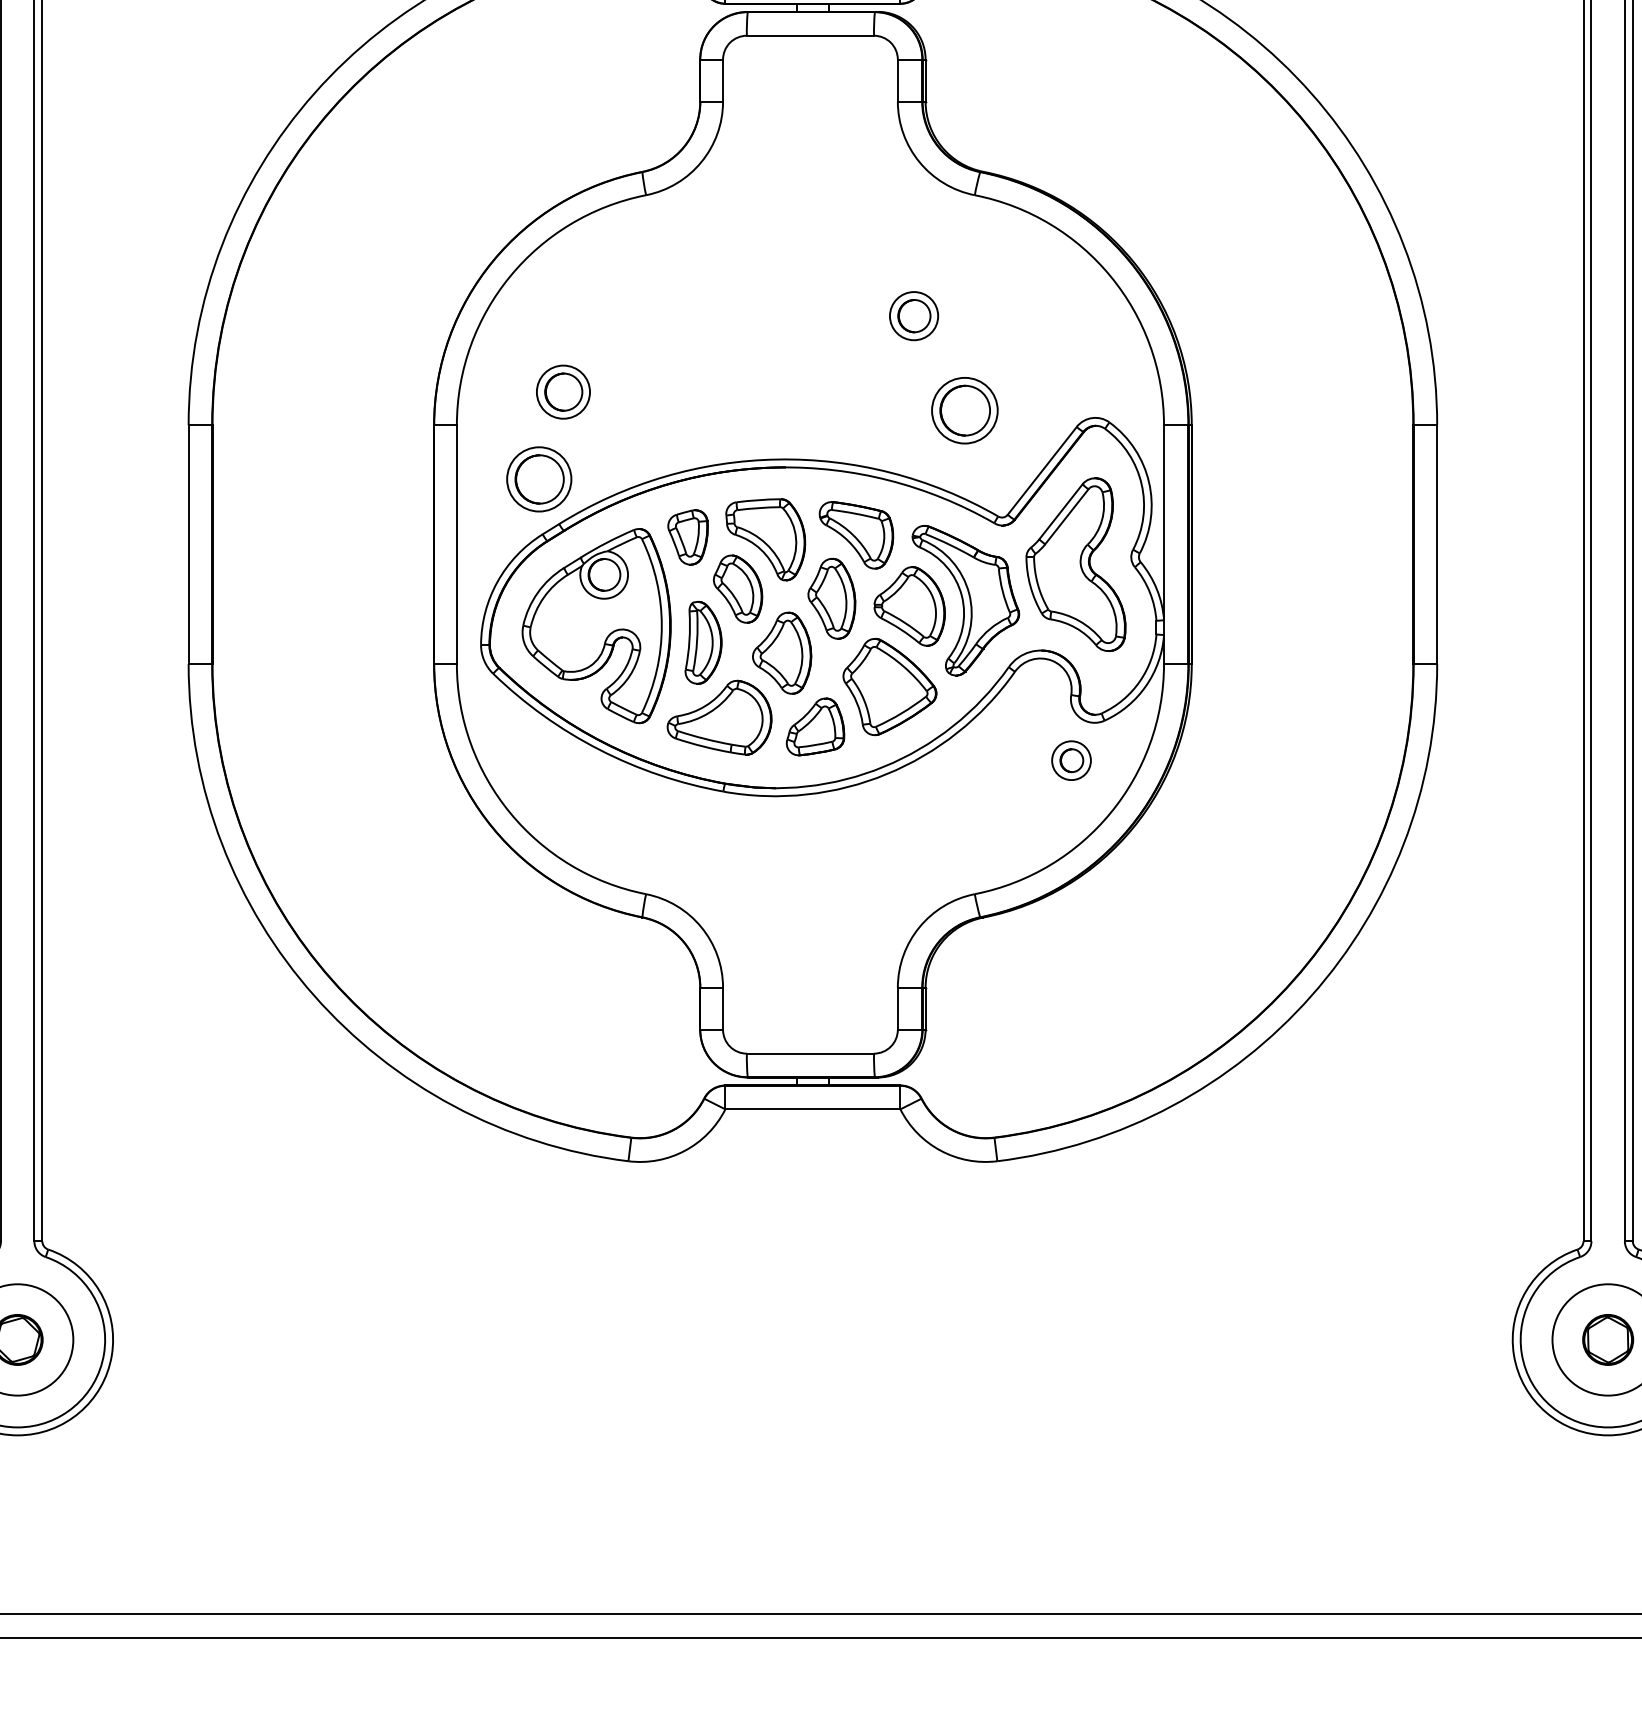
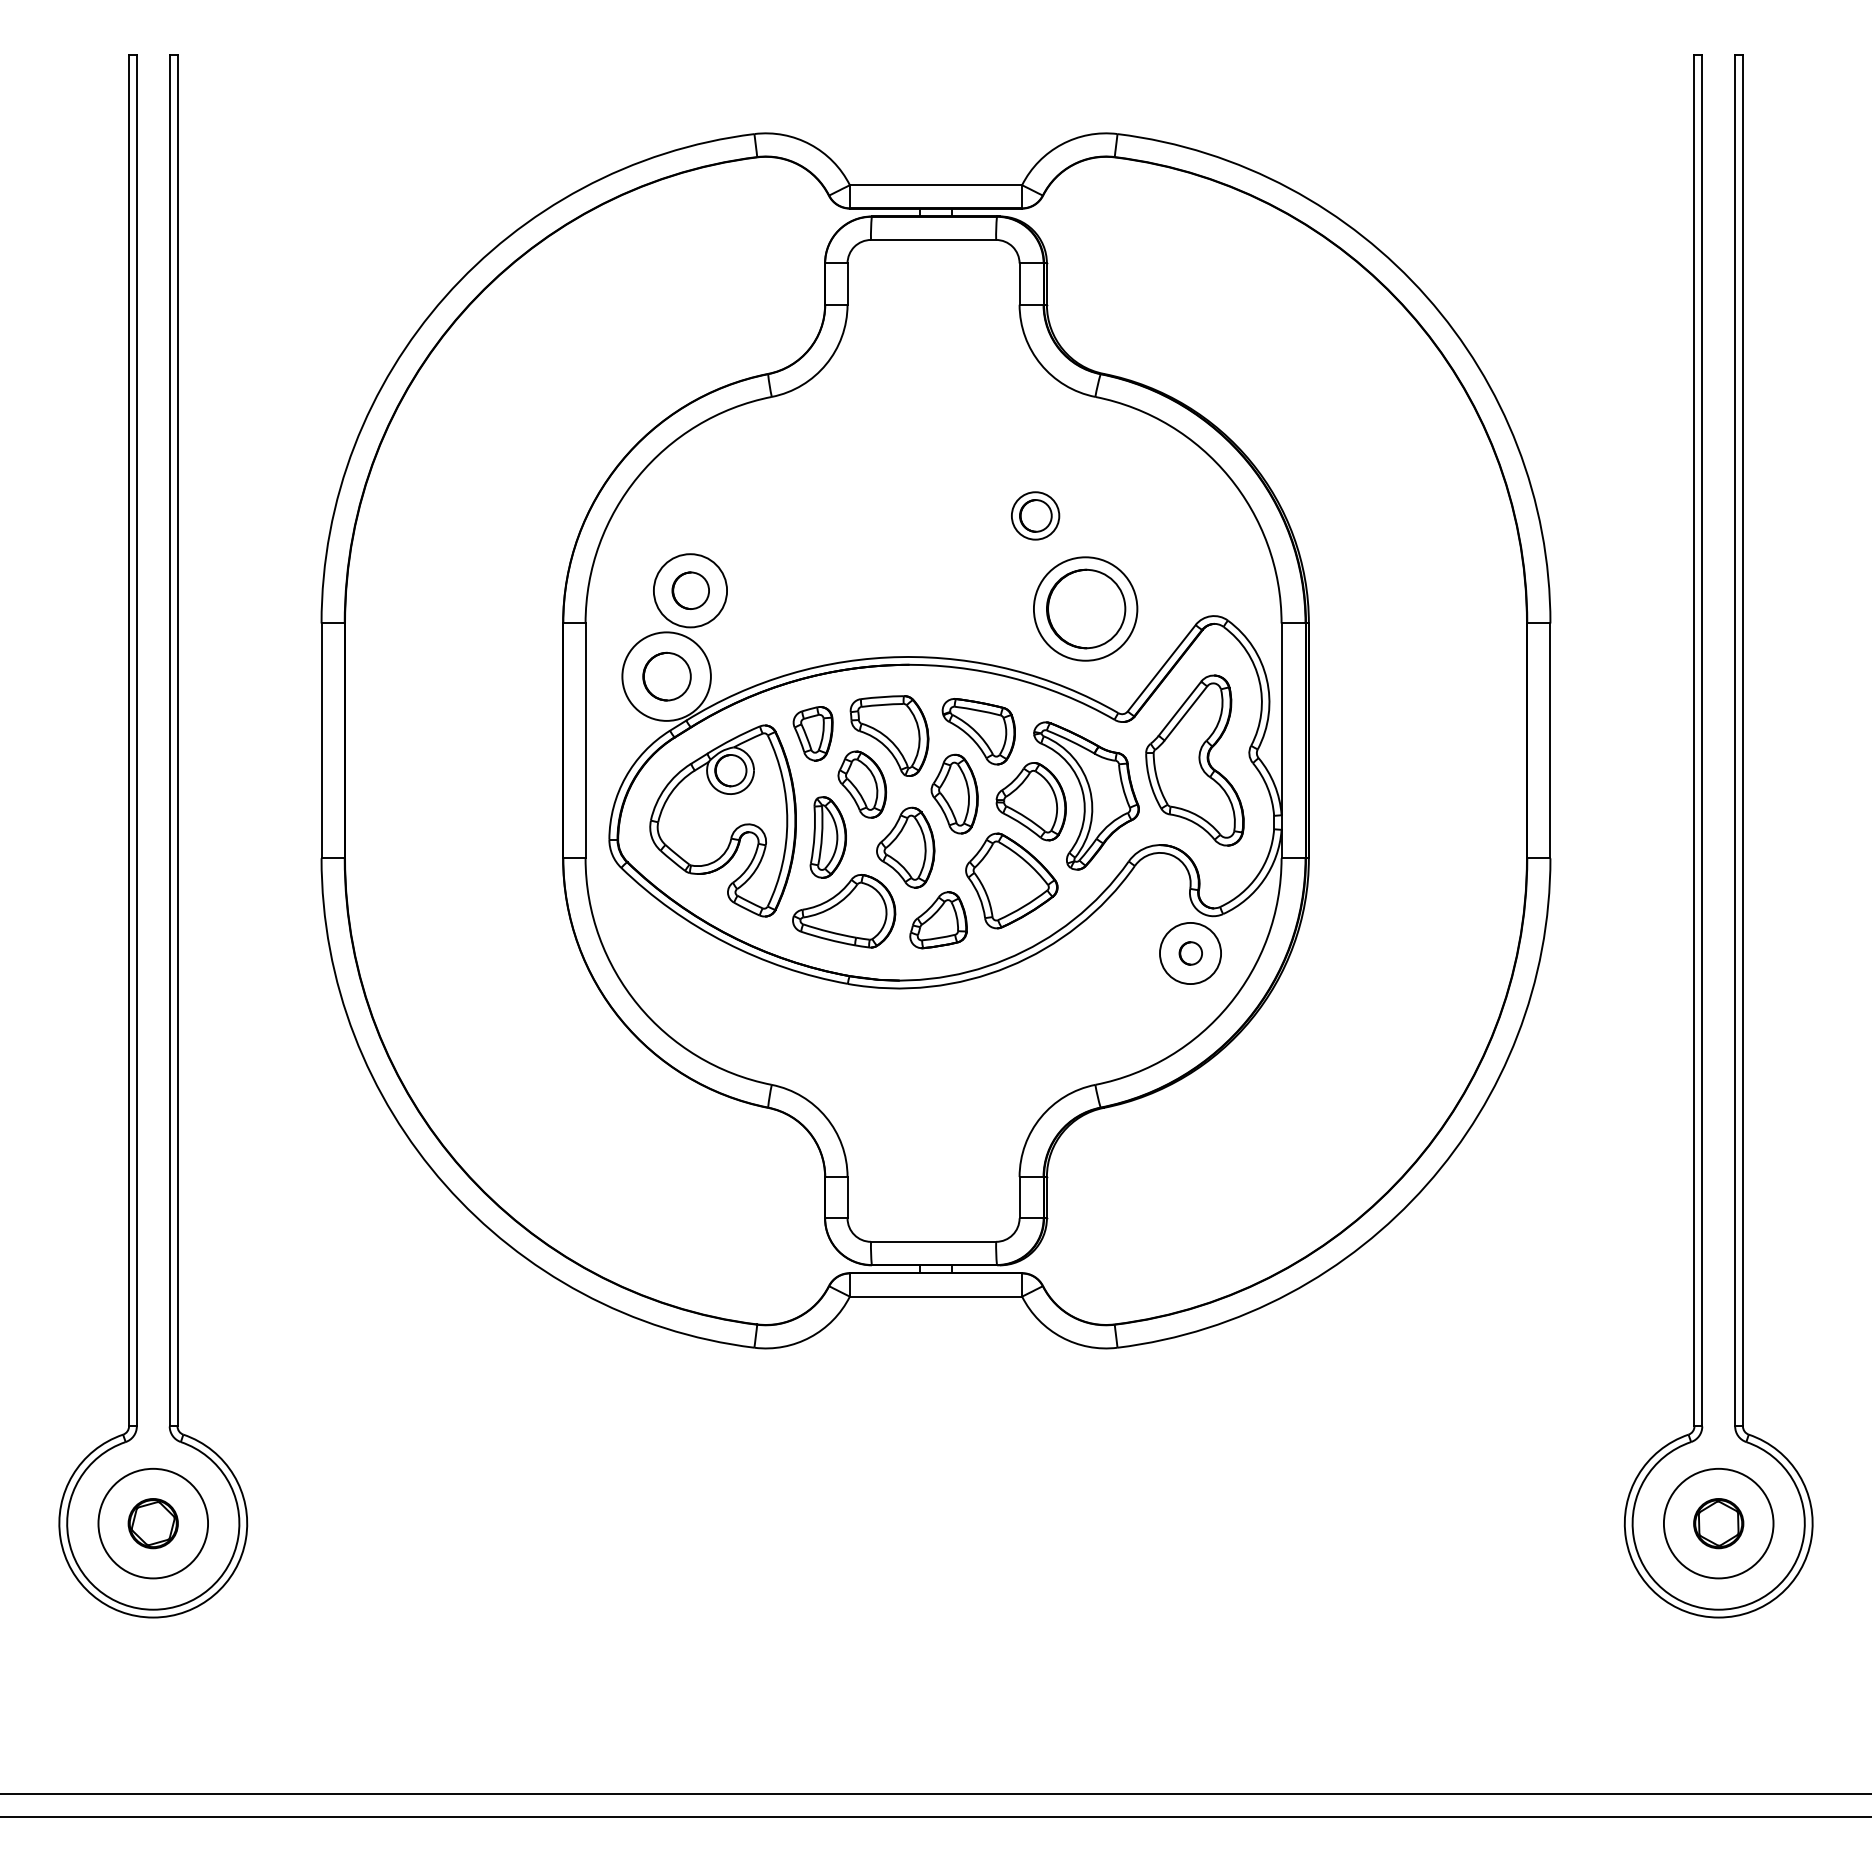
circle: (563, 391) -> (690, 590), size x1.4
part: (964, 410) -> (1085, 608), size x1.6
circle: (539, 479) -> (666, 676), size x1.4
circle: (1071, 760) -> (1190, 953), size x1.6

